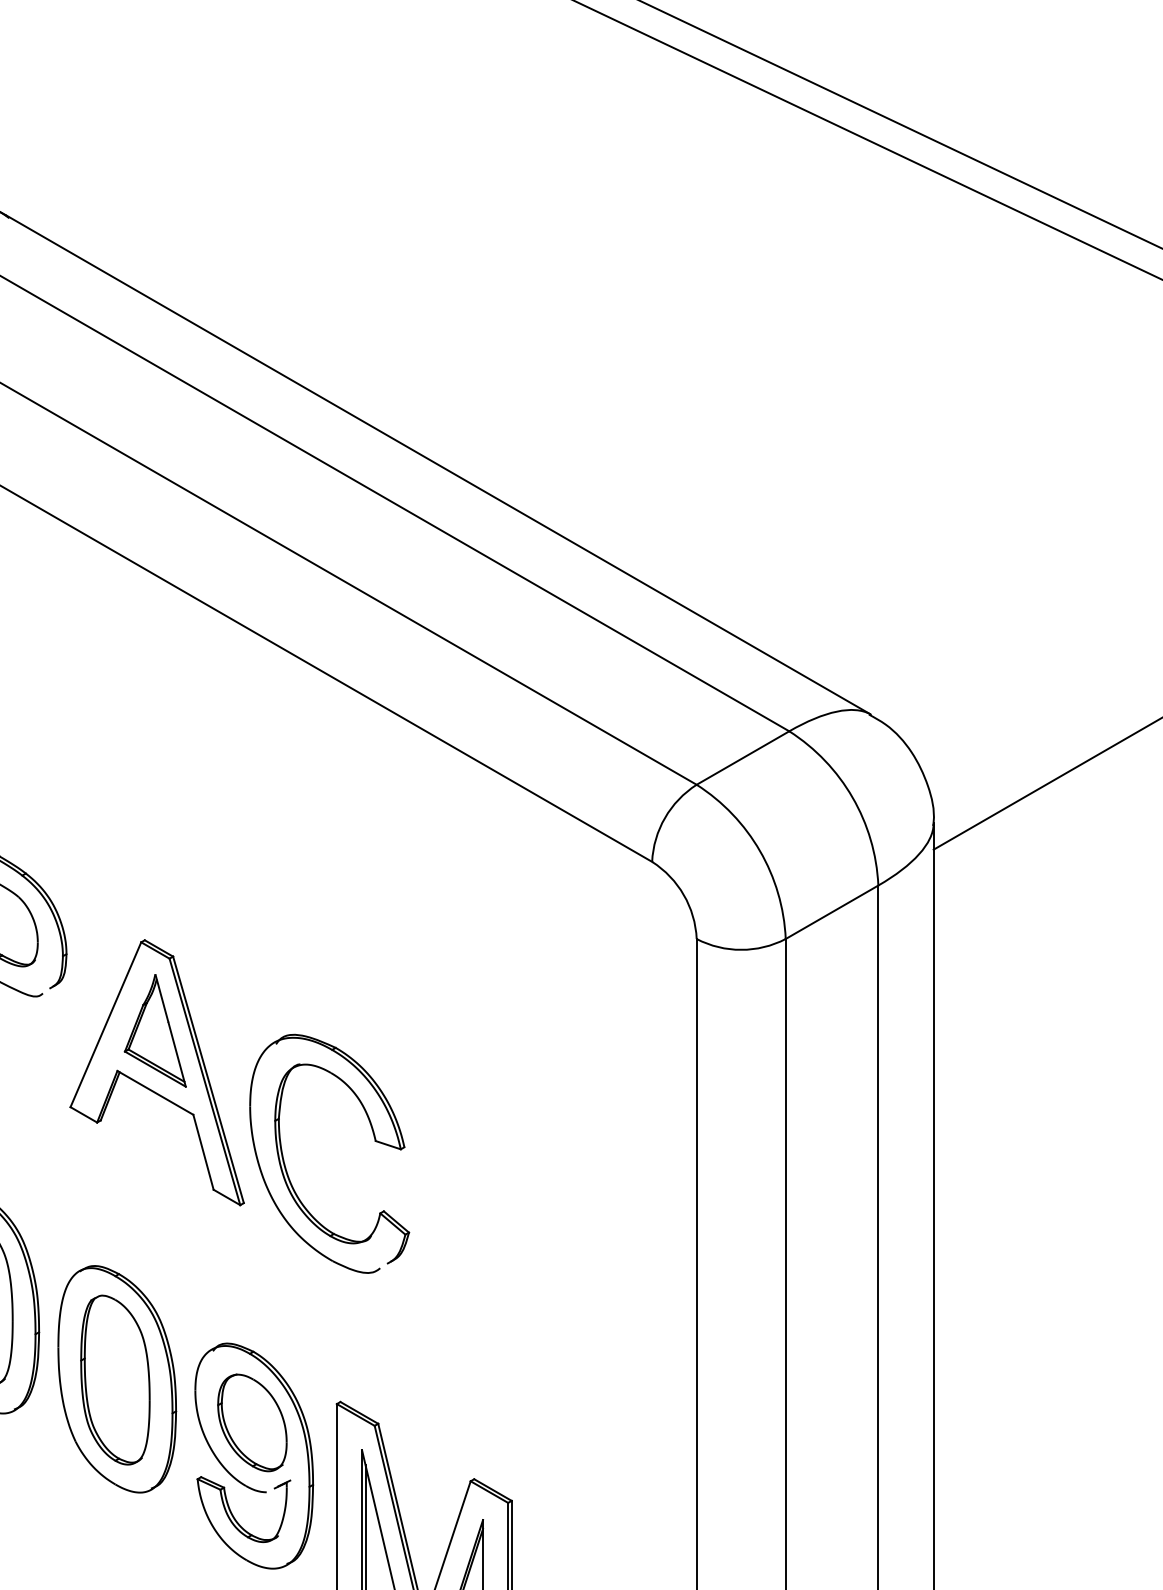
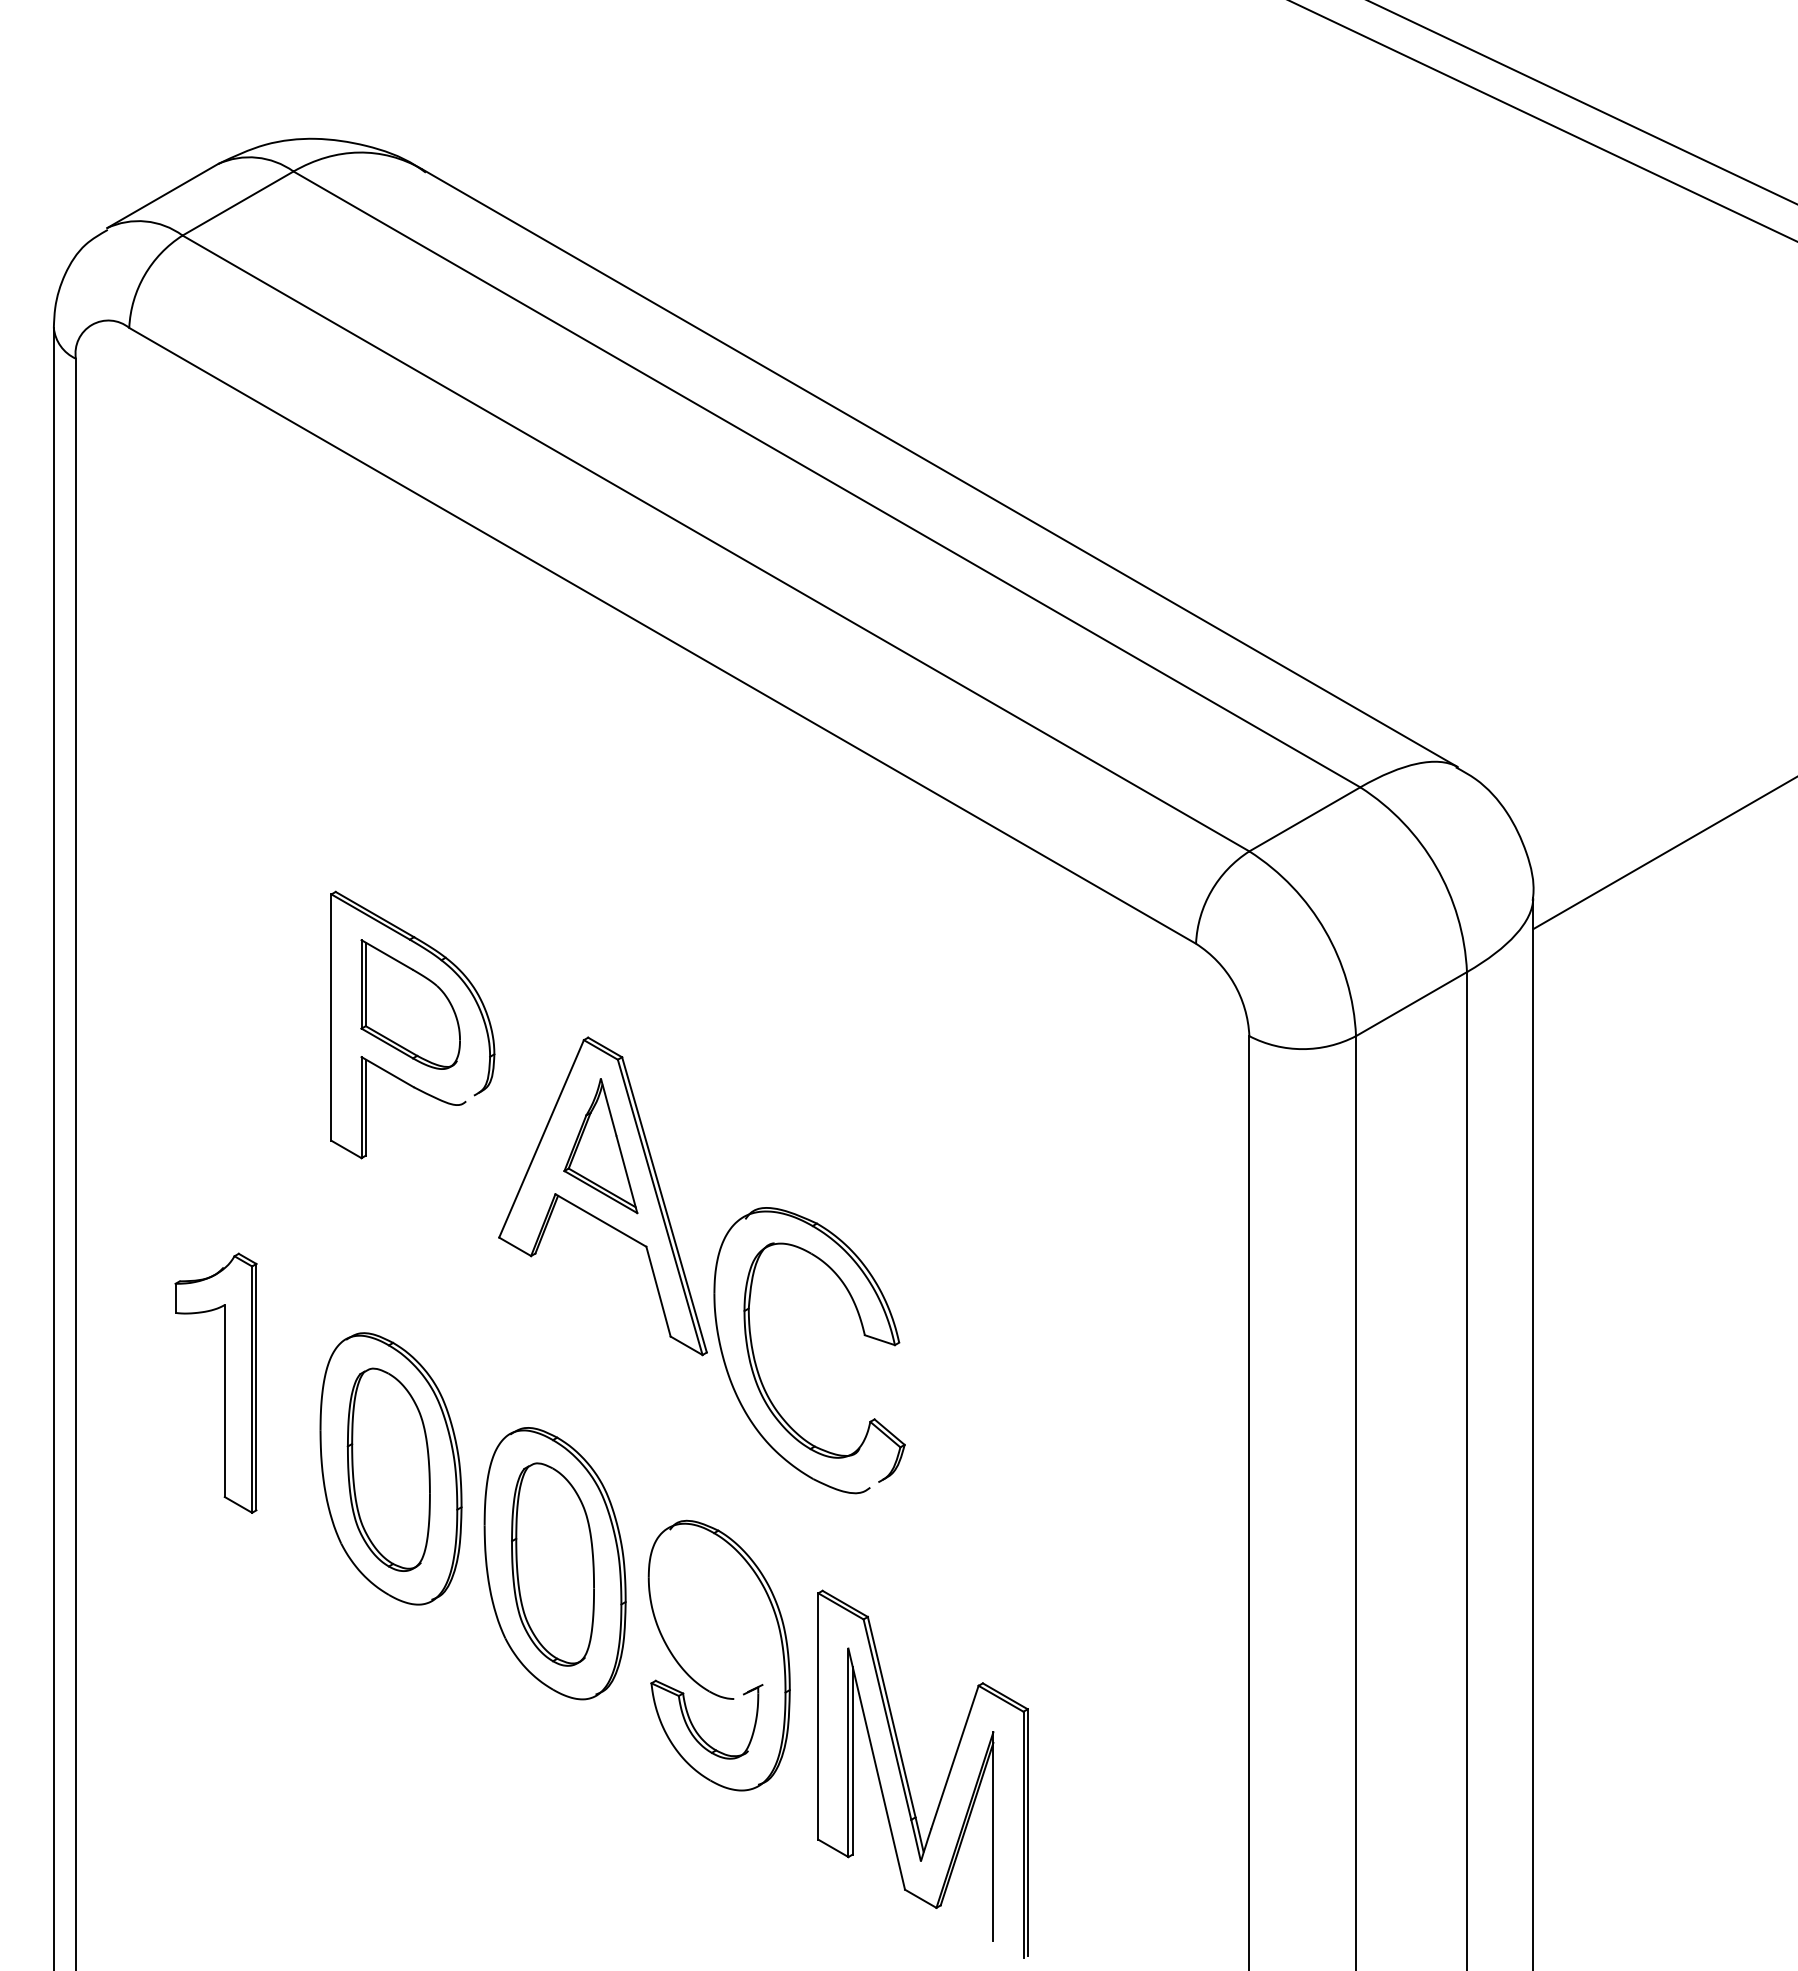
part: (285, 1163) -> (756, 1362), moved
part: (252, 1422) -> (717, 1615), removed

